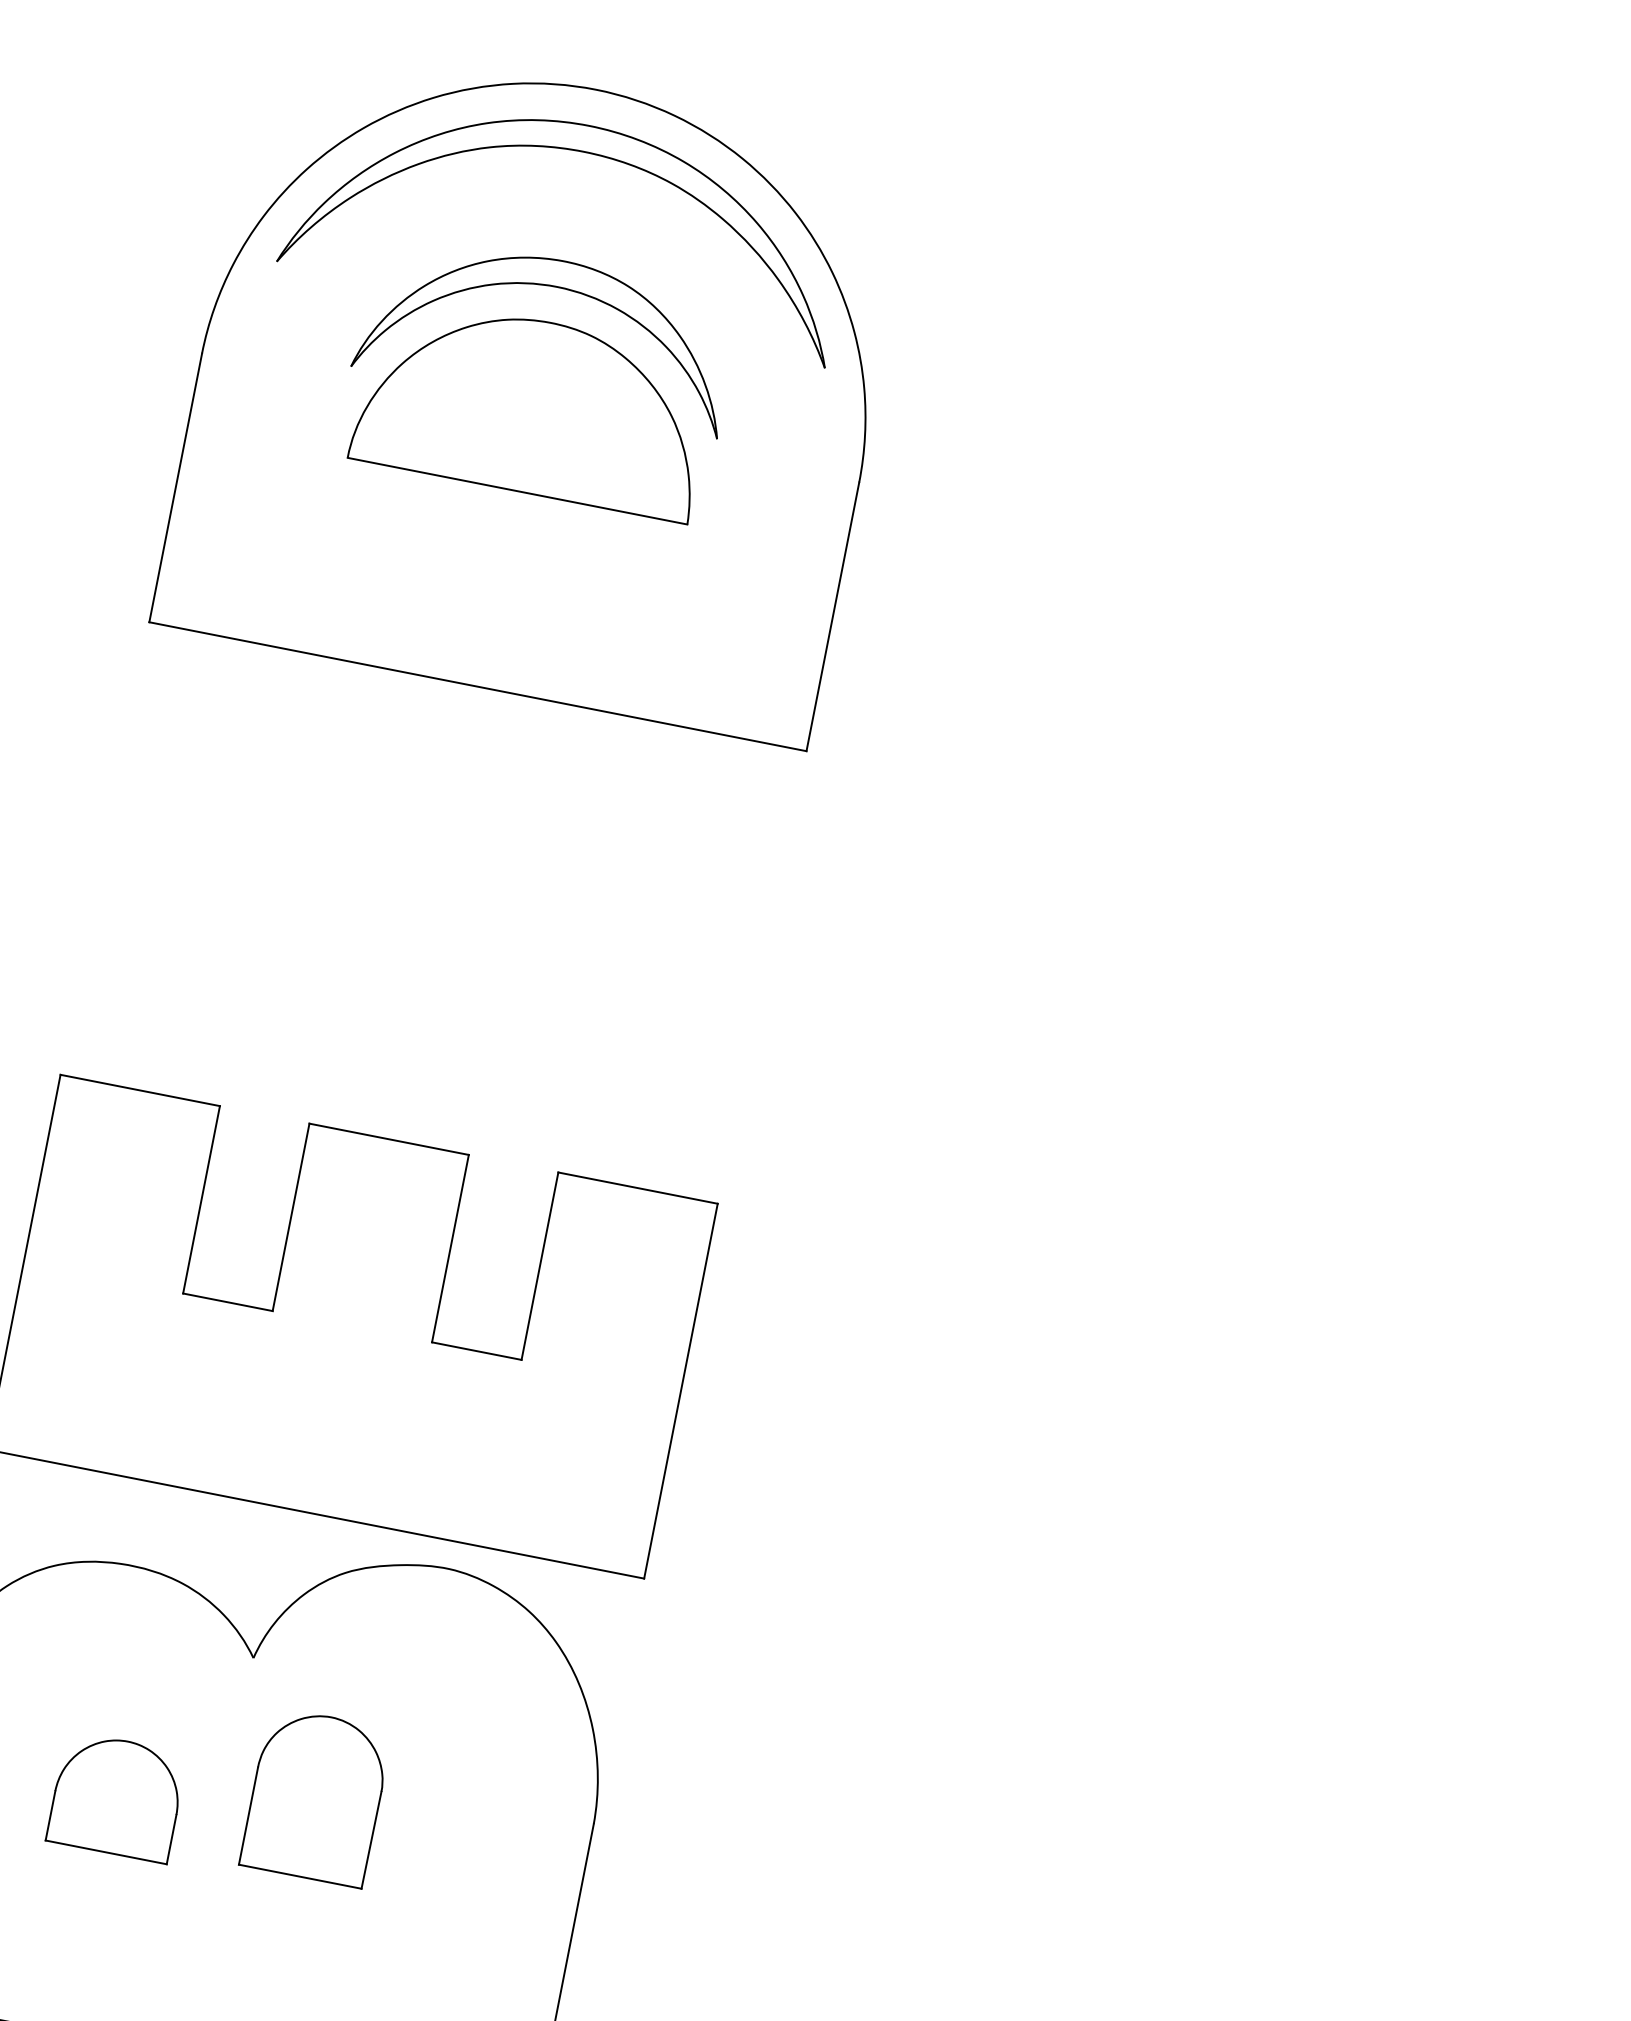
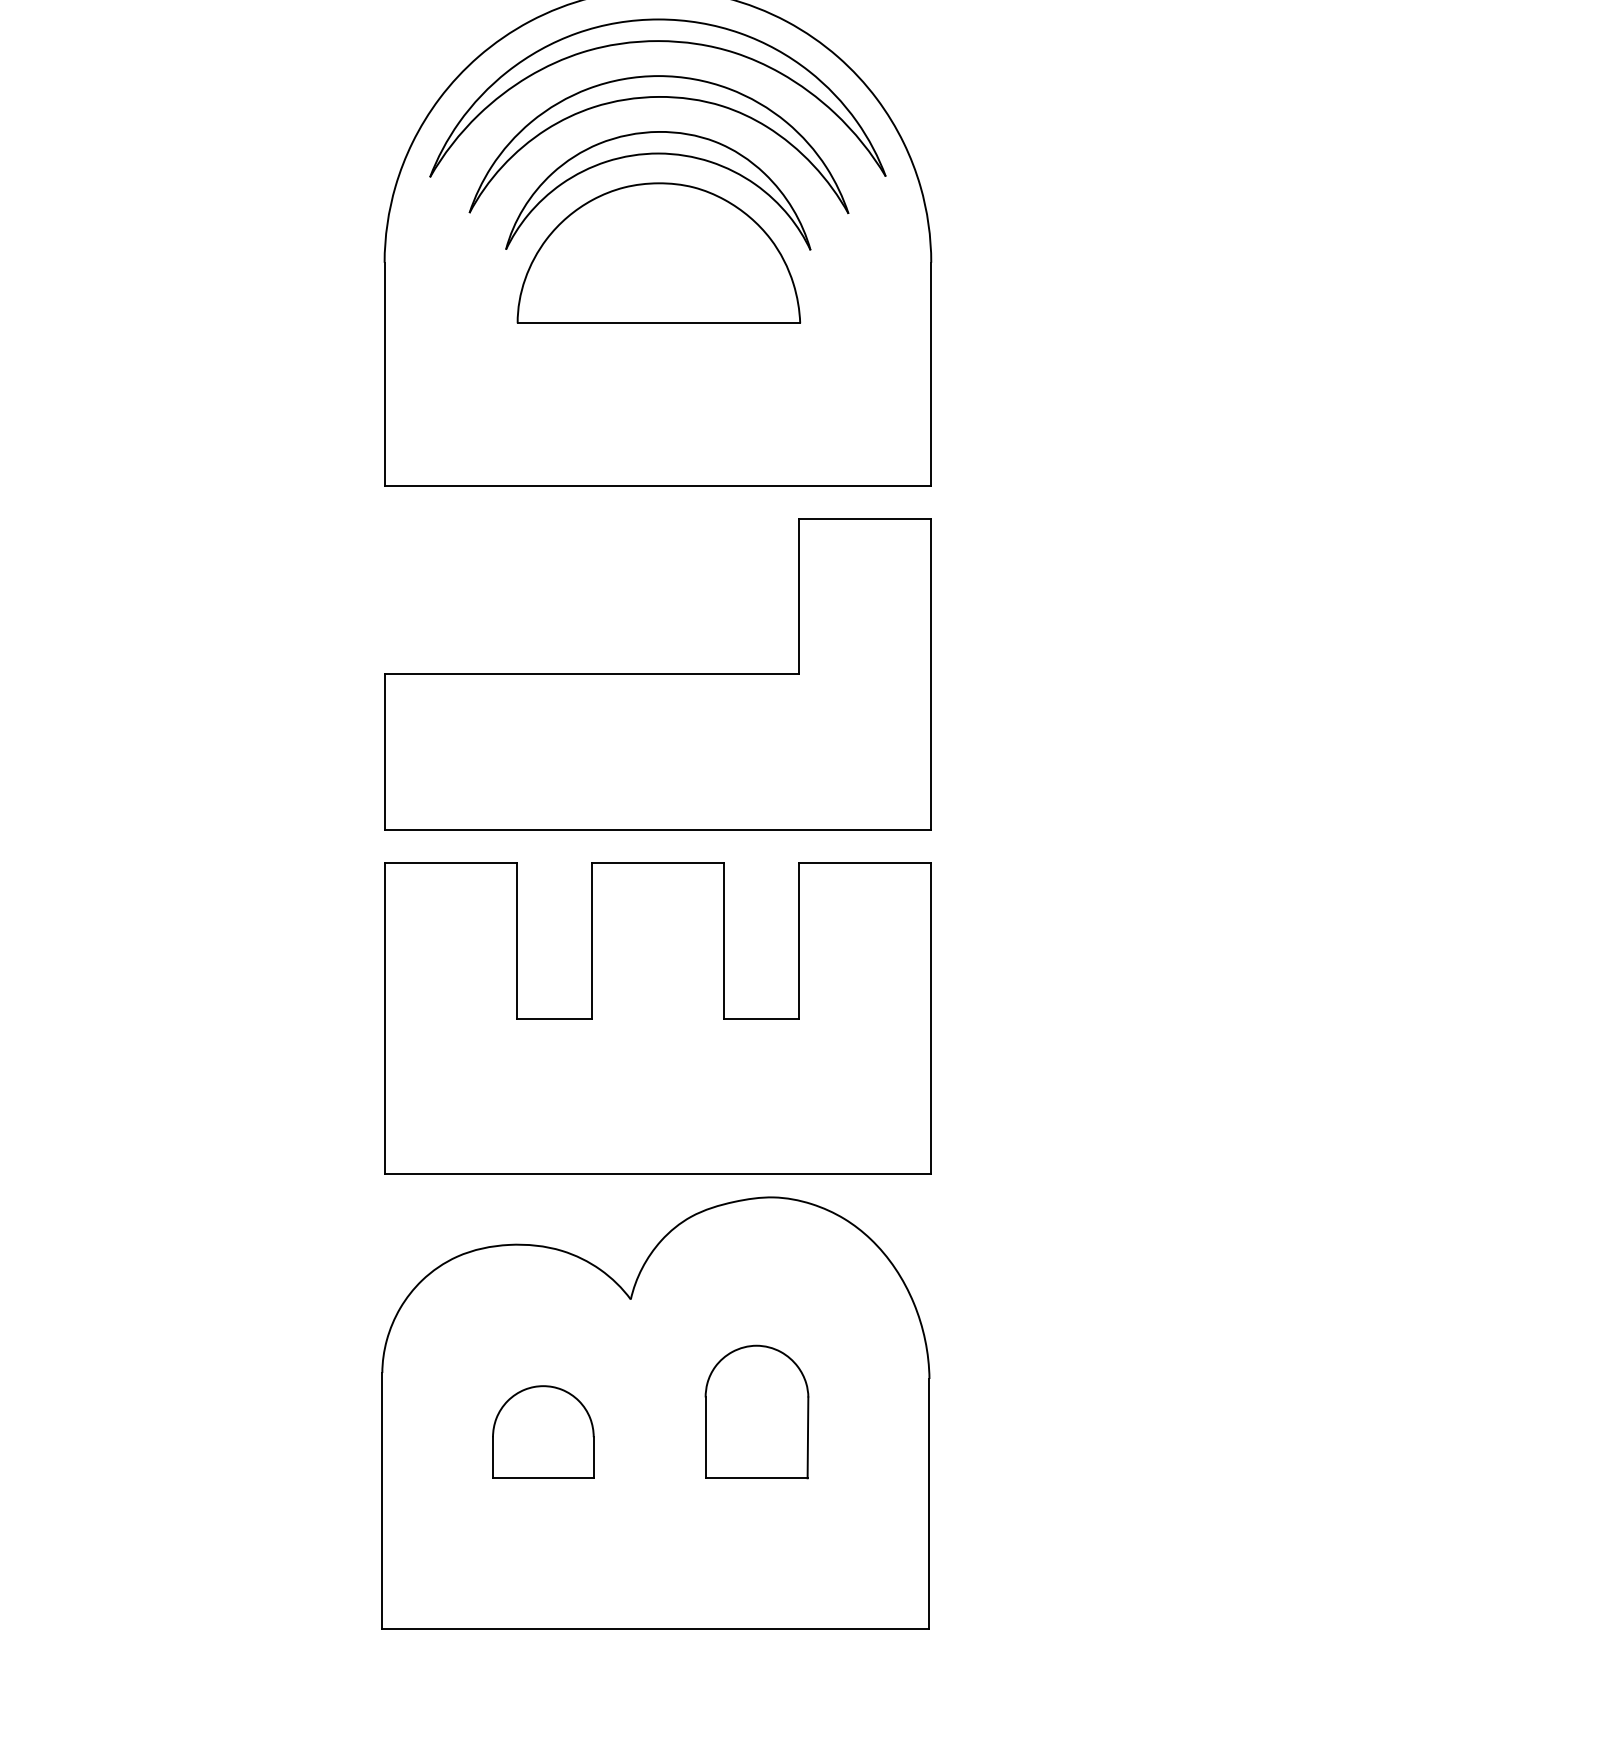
part: (559, 218) -> (649, 98), added
part: (432, 913) -> (657, 674), added
part: (315, 1796) -> (756, 1411), moved

